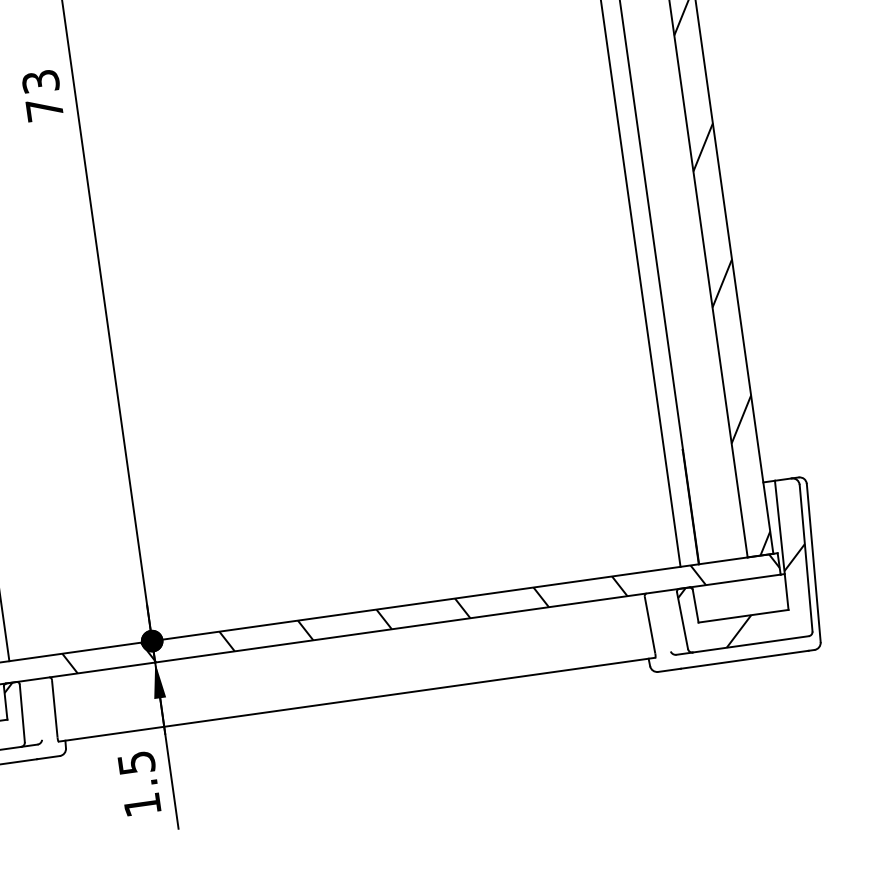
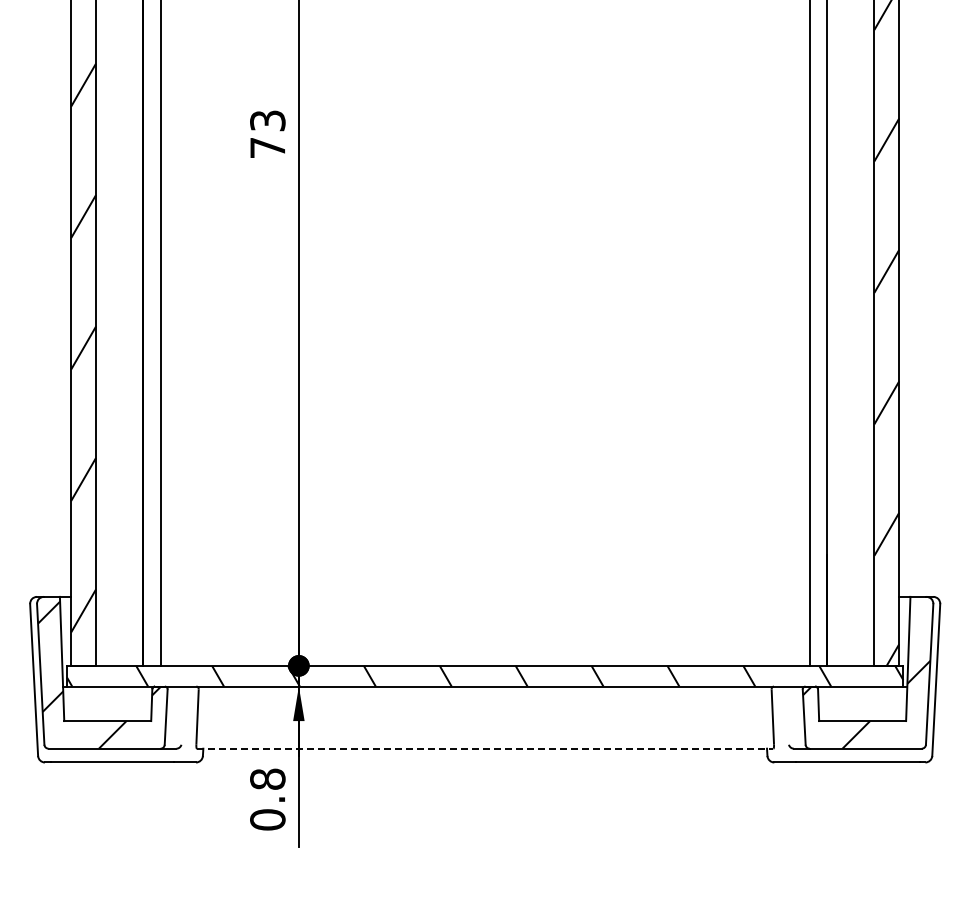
line: (357, 699) -> (485, 748), solid -> dashed
text: (139, 783) -> (267, 799), 1.5 -> 0.8

